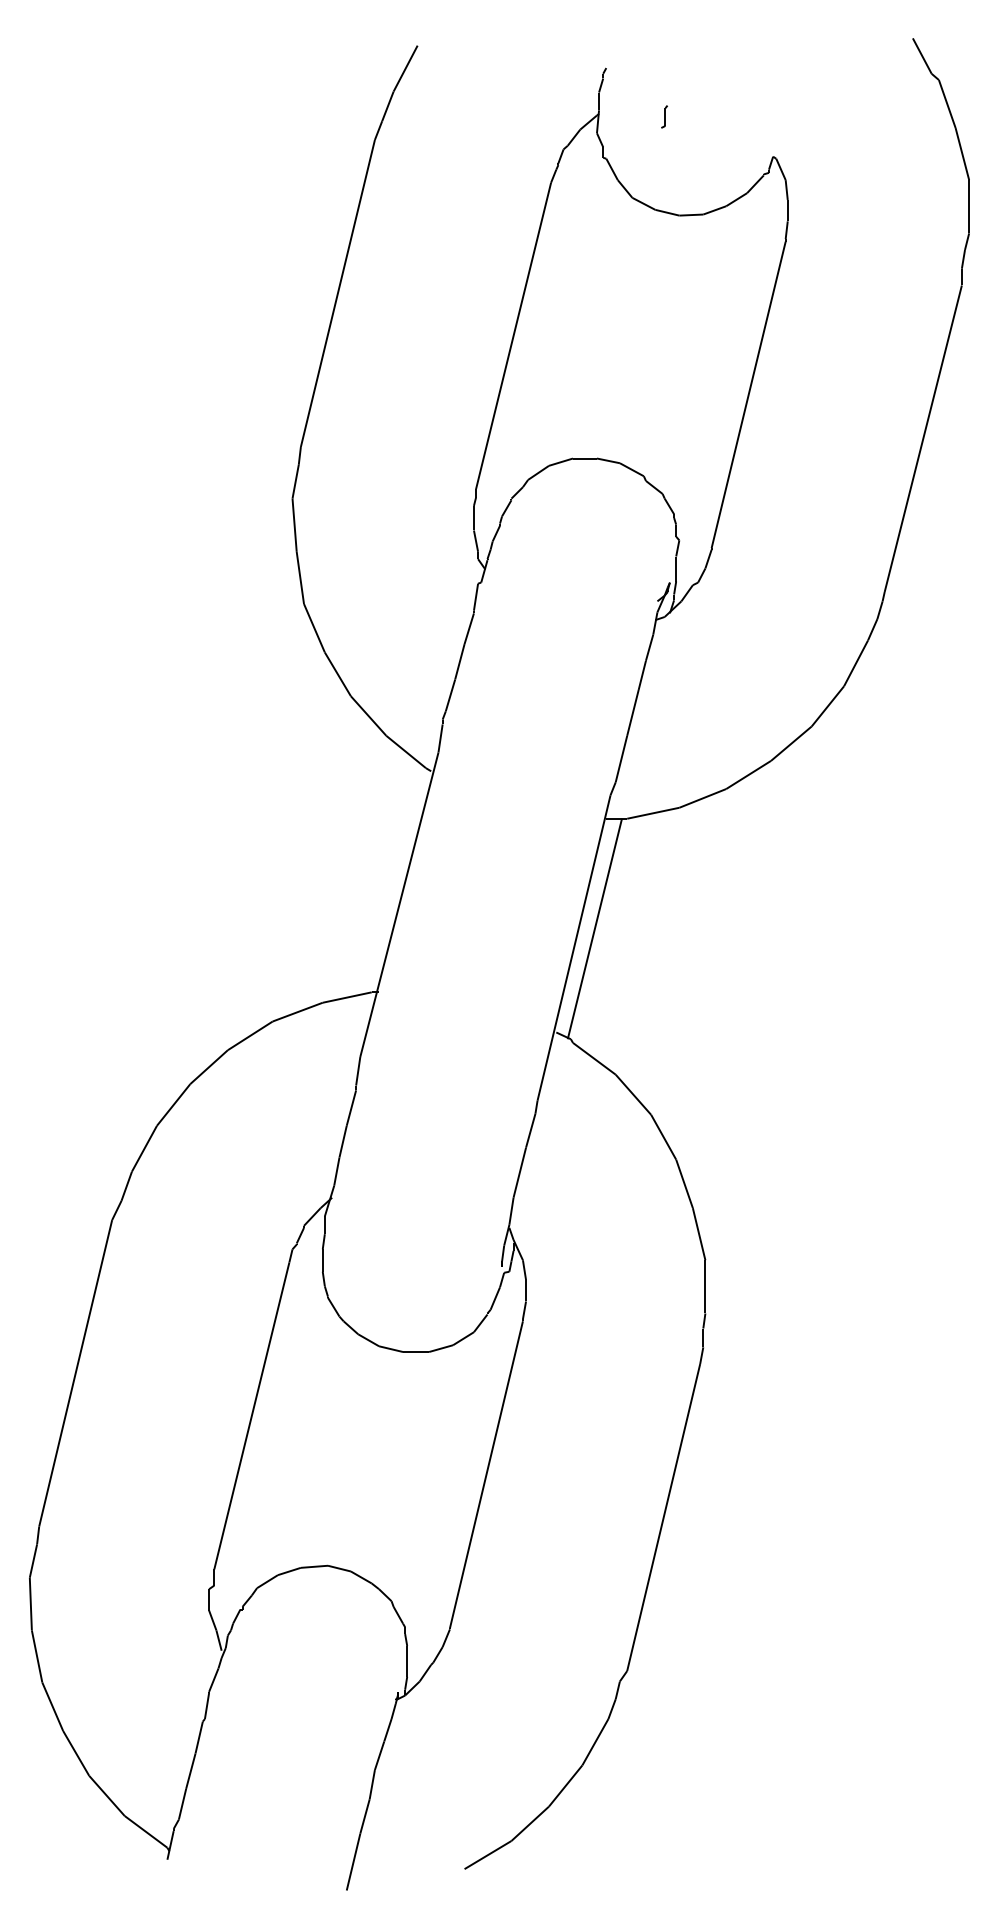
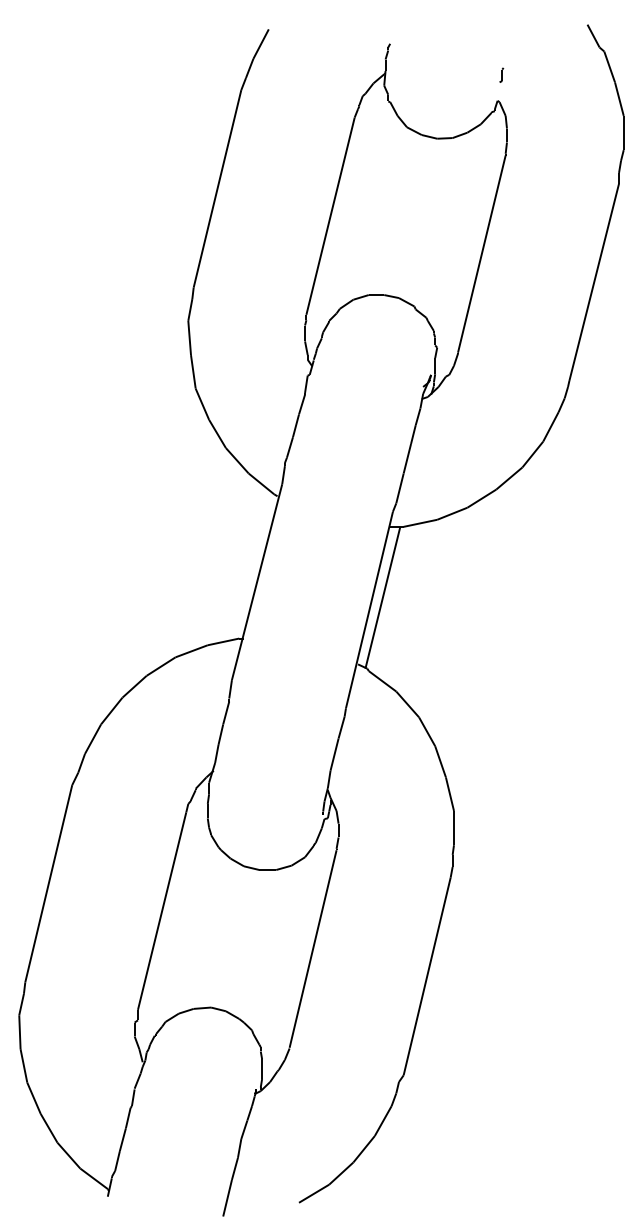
part: (664, 115) -> (501, 74), moved

